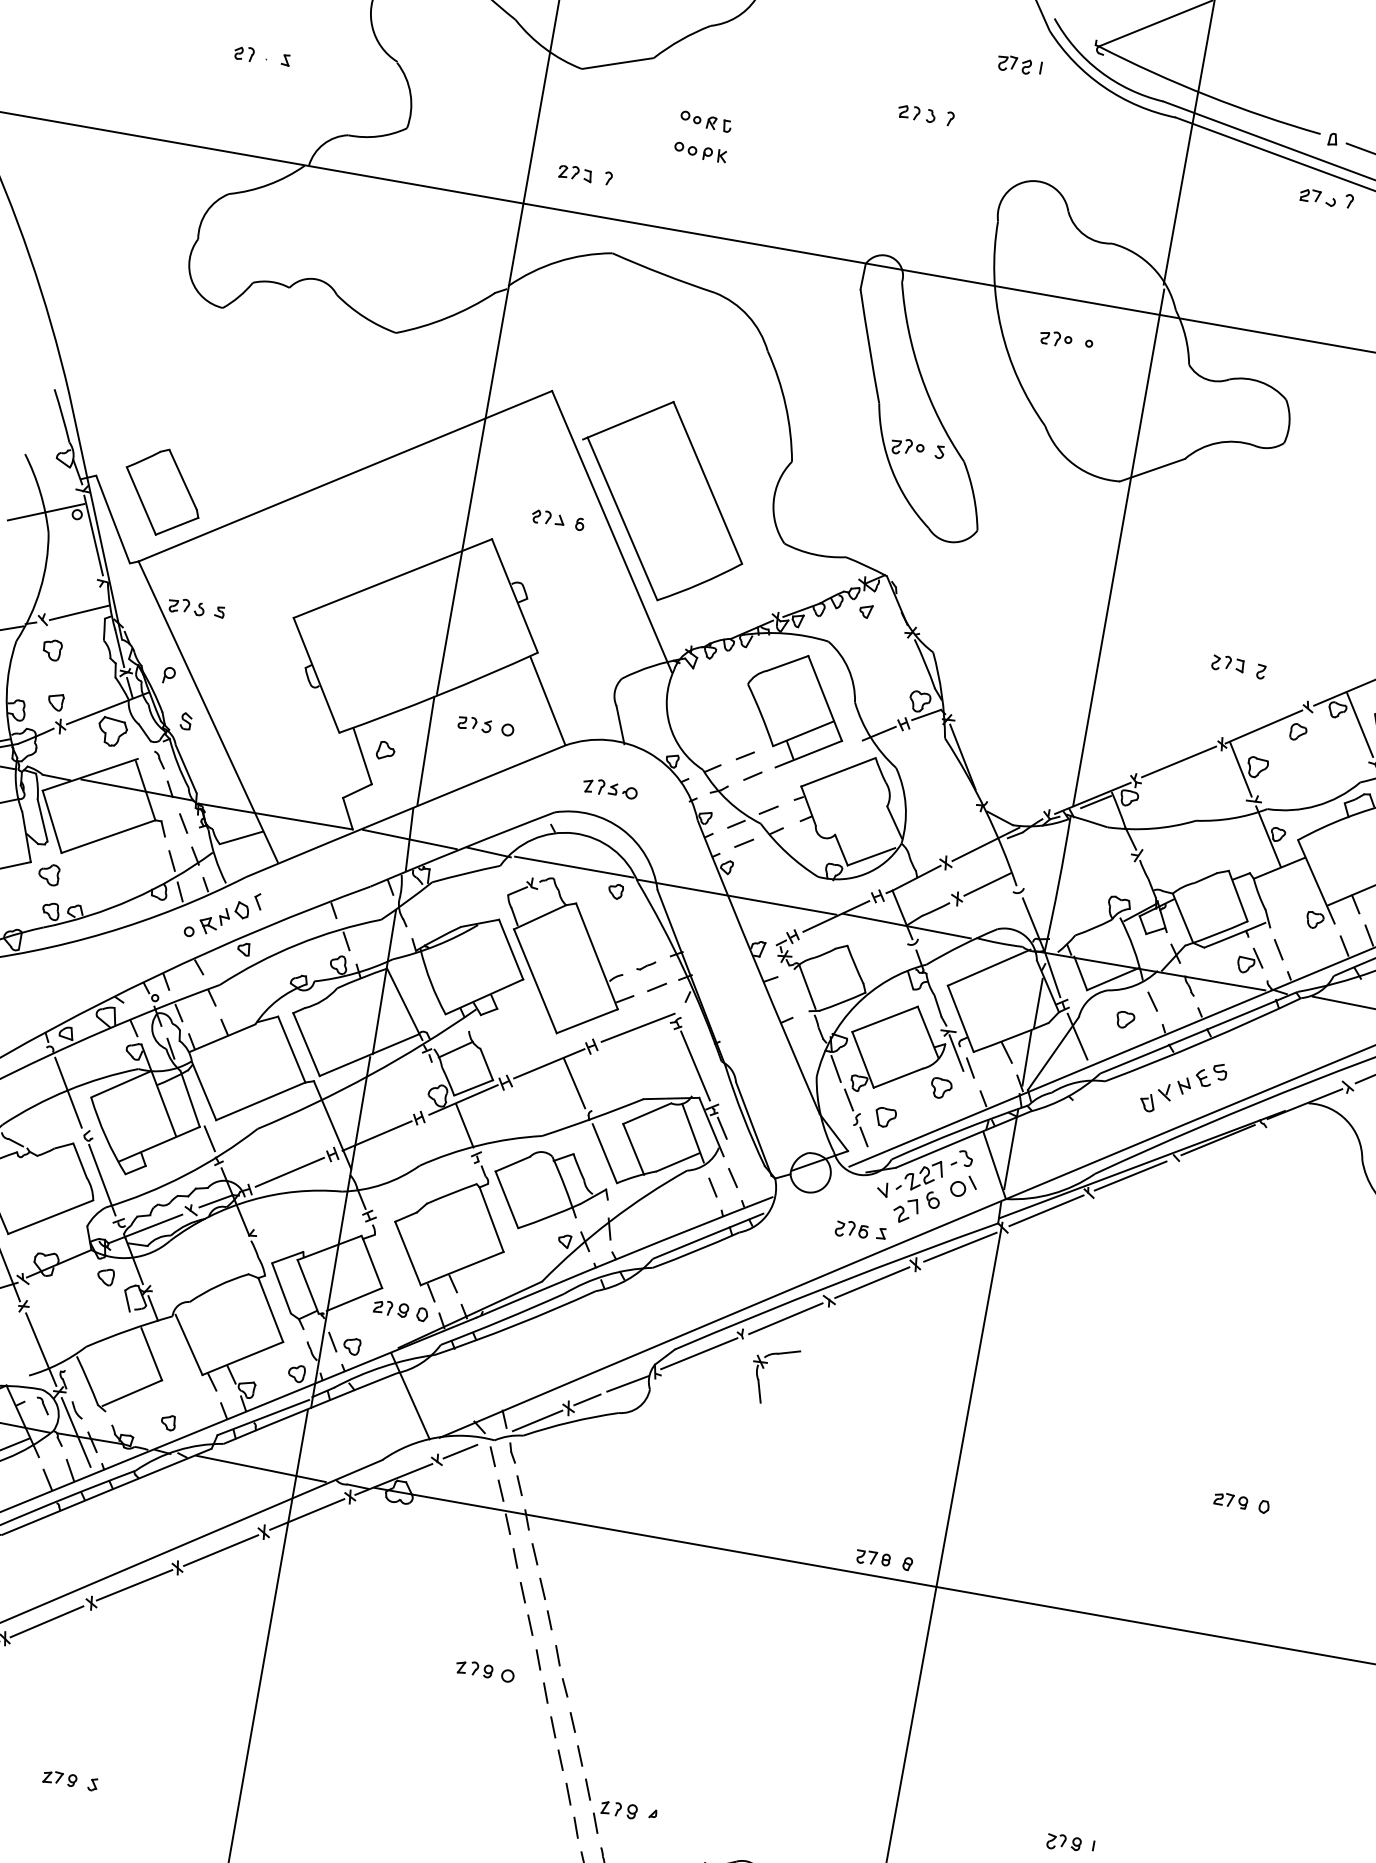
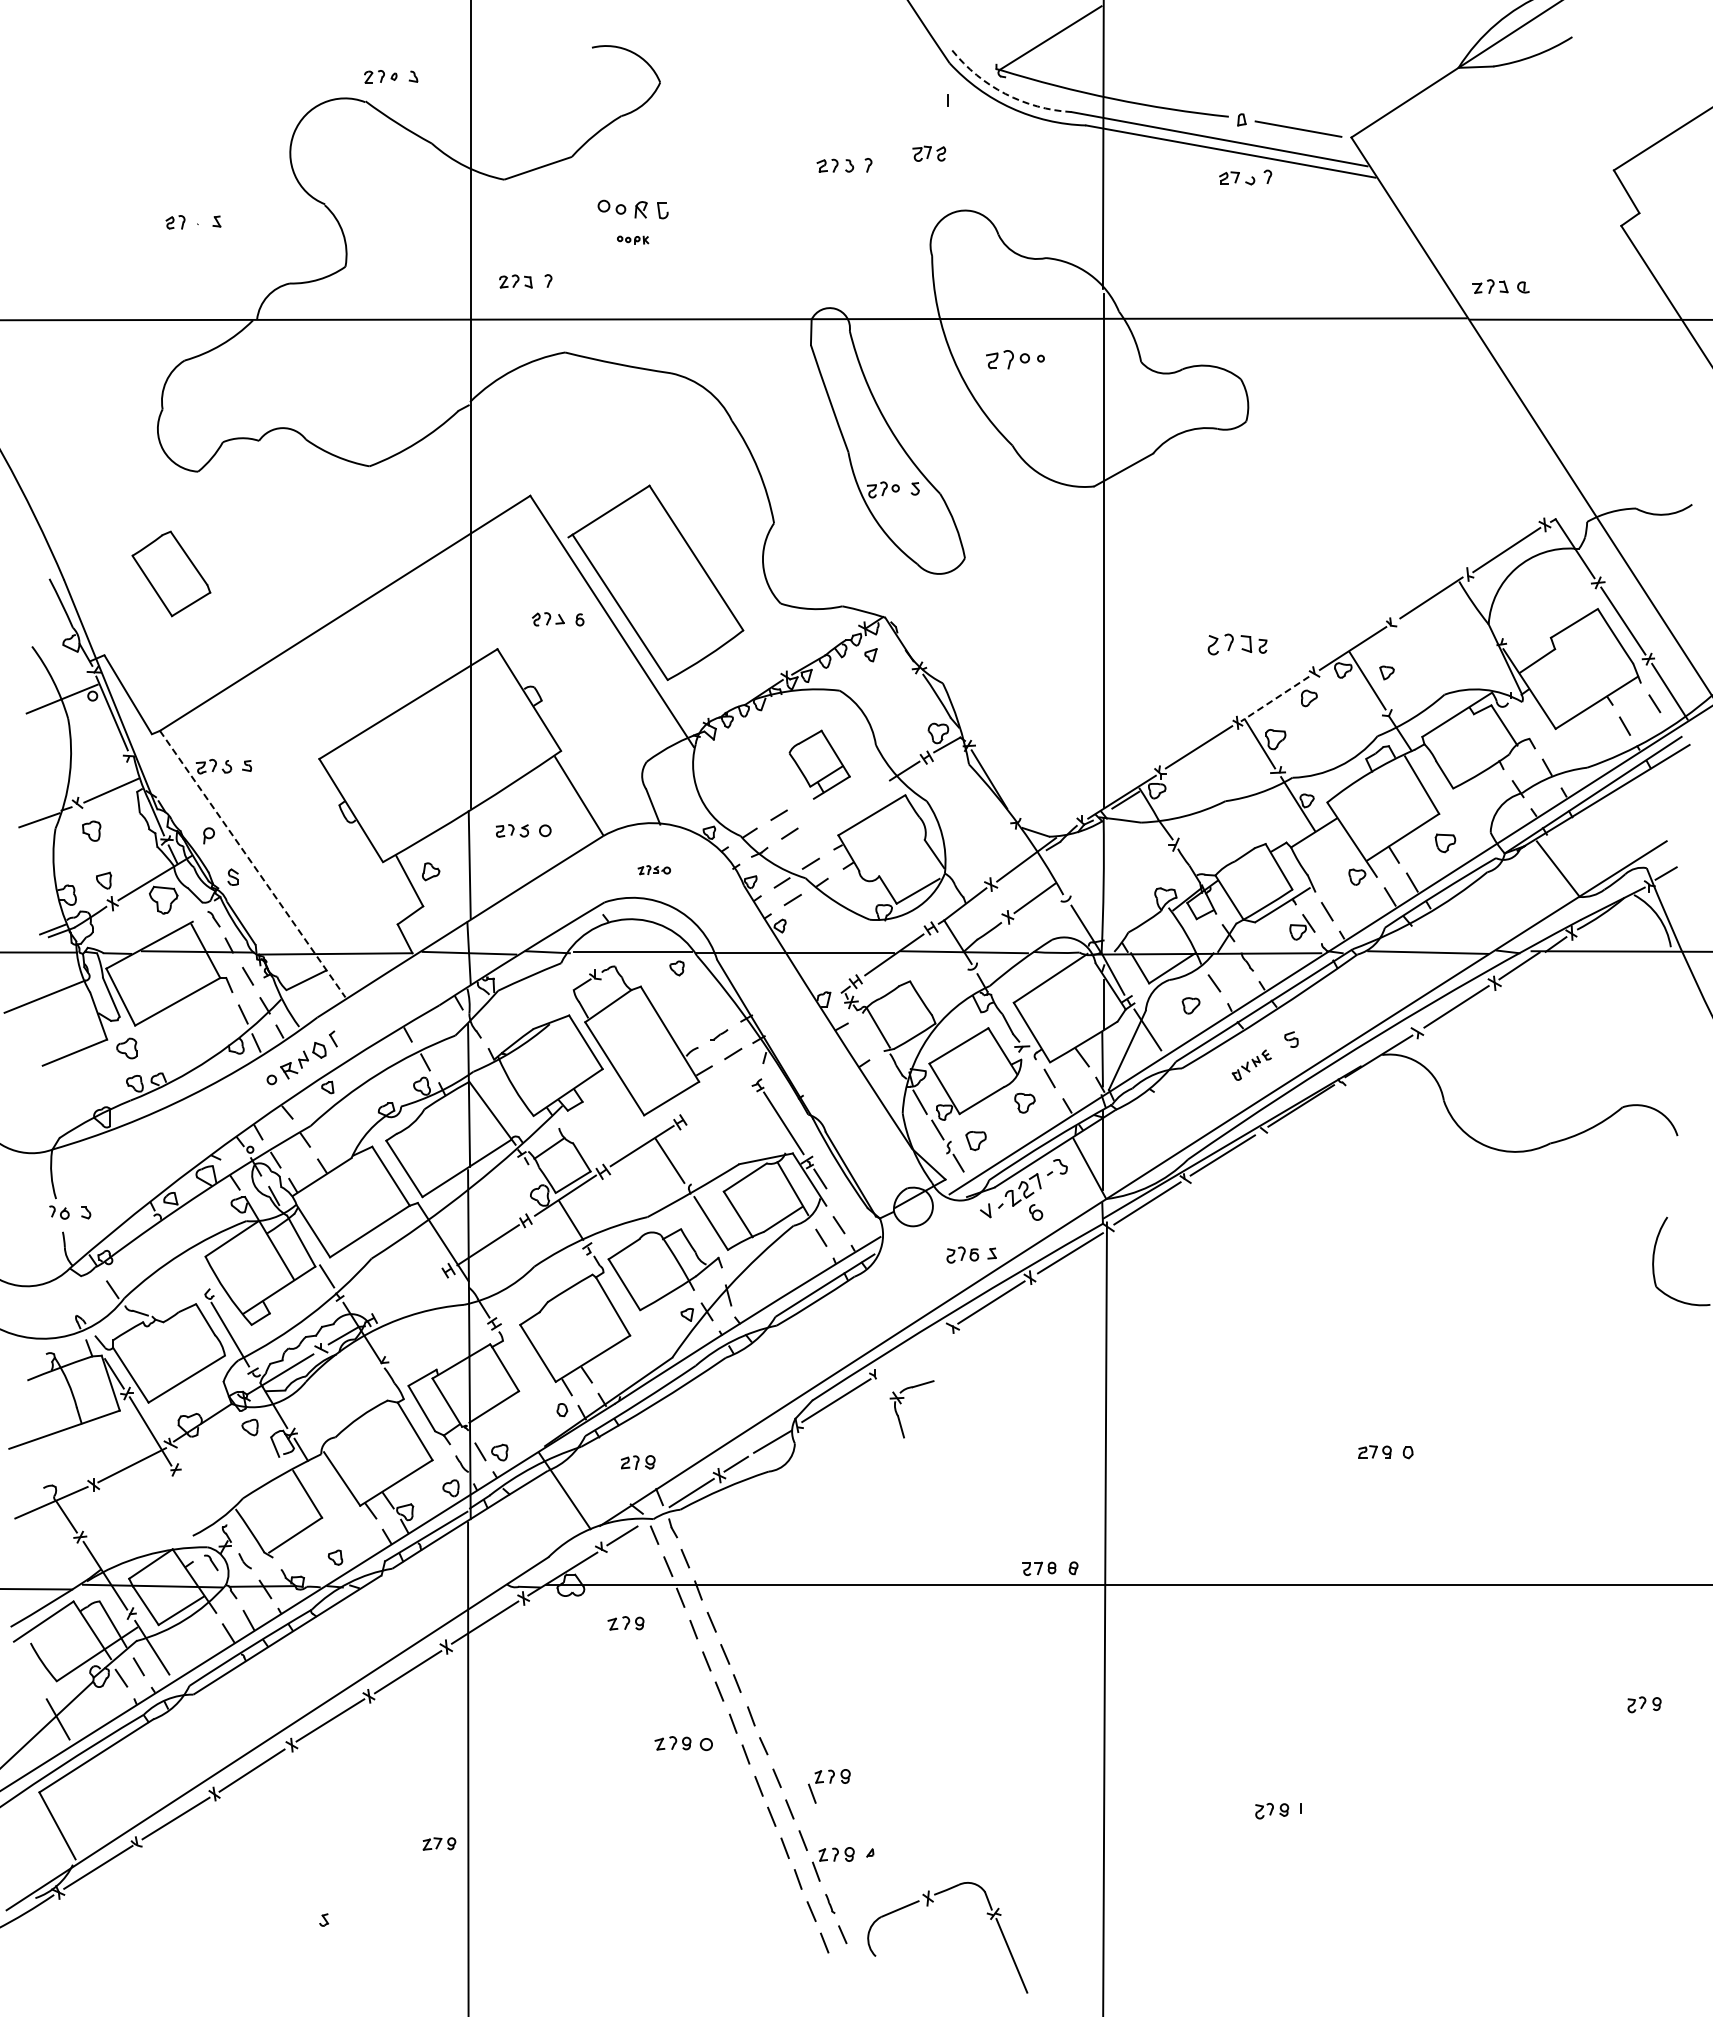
part: (1014, 64) -> (929, 153), moved
arc: (1100, 71) -> (1005, 93), solid -> dashed
part: (705, 121) -> (632, 209), size x1.4
part: (700, 151) -> (632, 239), size x0.6
part: (1056, 338) -> (1008, 359), size x1.4
part: (162, 491) -> (171, 573), moved
part: (1227, 664) -> (1229, 644), size x1.4
line: (208, 712) -> (253, 864), solid -> dashed
part: (794, 712) -> (819, 764), size x0.6
line: (1264, 727) -> (1275, 699), solid -> dashed
part: (610, 788) -> (654, 869), size x0.6
line: (637, 1027) -> (721, 1095), removed
line: (956, 1053) -> (1033, 1066), removed
part: (1175, 1089) -> (1251, 1064), size x0.6
line: (68, 1092) -> (182, 1255), removed
line: (289, 1171) -> (409, 1294), removed
part: (963, 1185) -> (1063, 1193), removed
part: (905, 1210) -> (1011, 1227), removed
part: (391, 1308) -> (638, 1462), moved
line: (785, 1318) -> (913, 1351), removed
line: (40, 1349) -> (199, 1508), removed
line: (75, 1432) -> (247, 1582), removed
line: (260, 1468) -> (432, 1586), removed
part: (448, 1540) -> (625, 1623), added
part: (623, 1739) -> (829, 1786), added
part: (60, 1778) -> (439, 1843), moved

